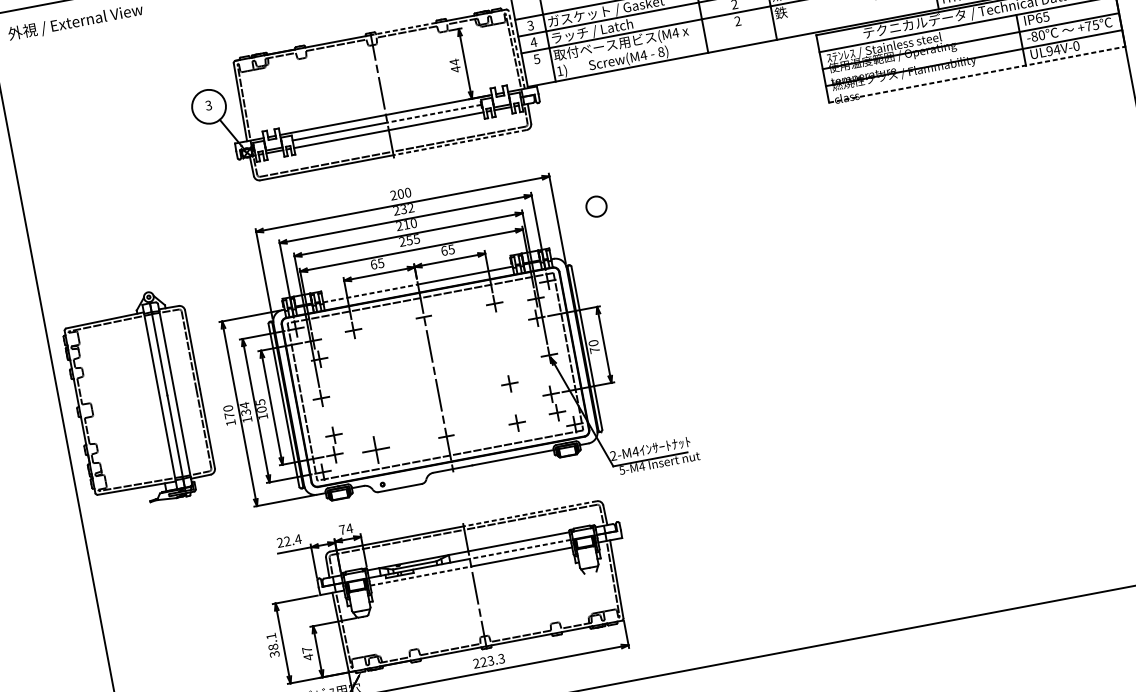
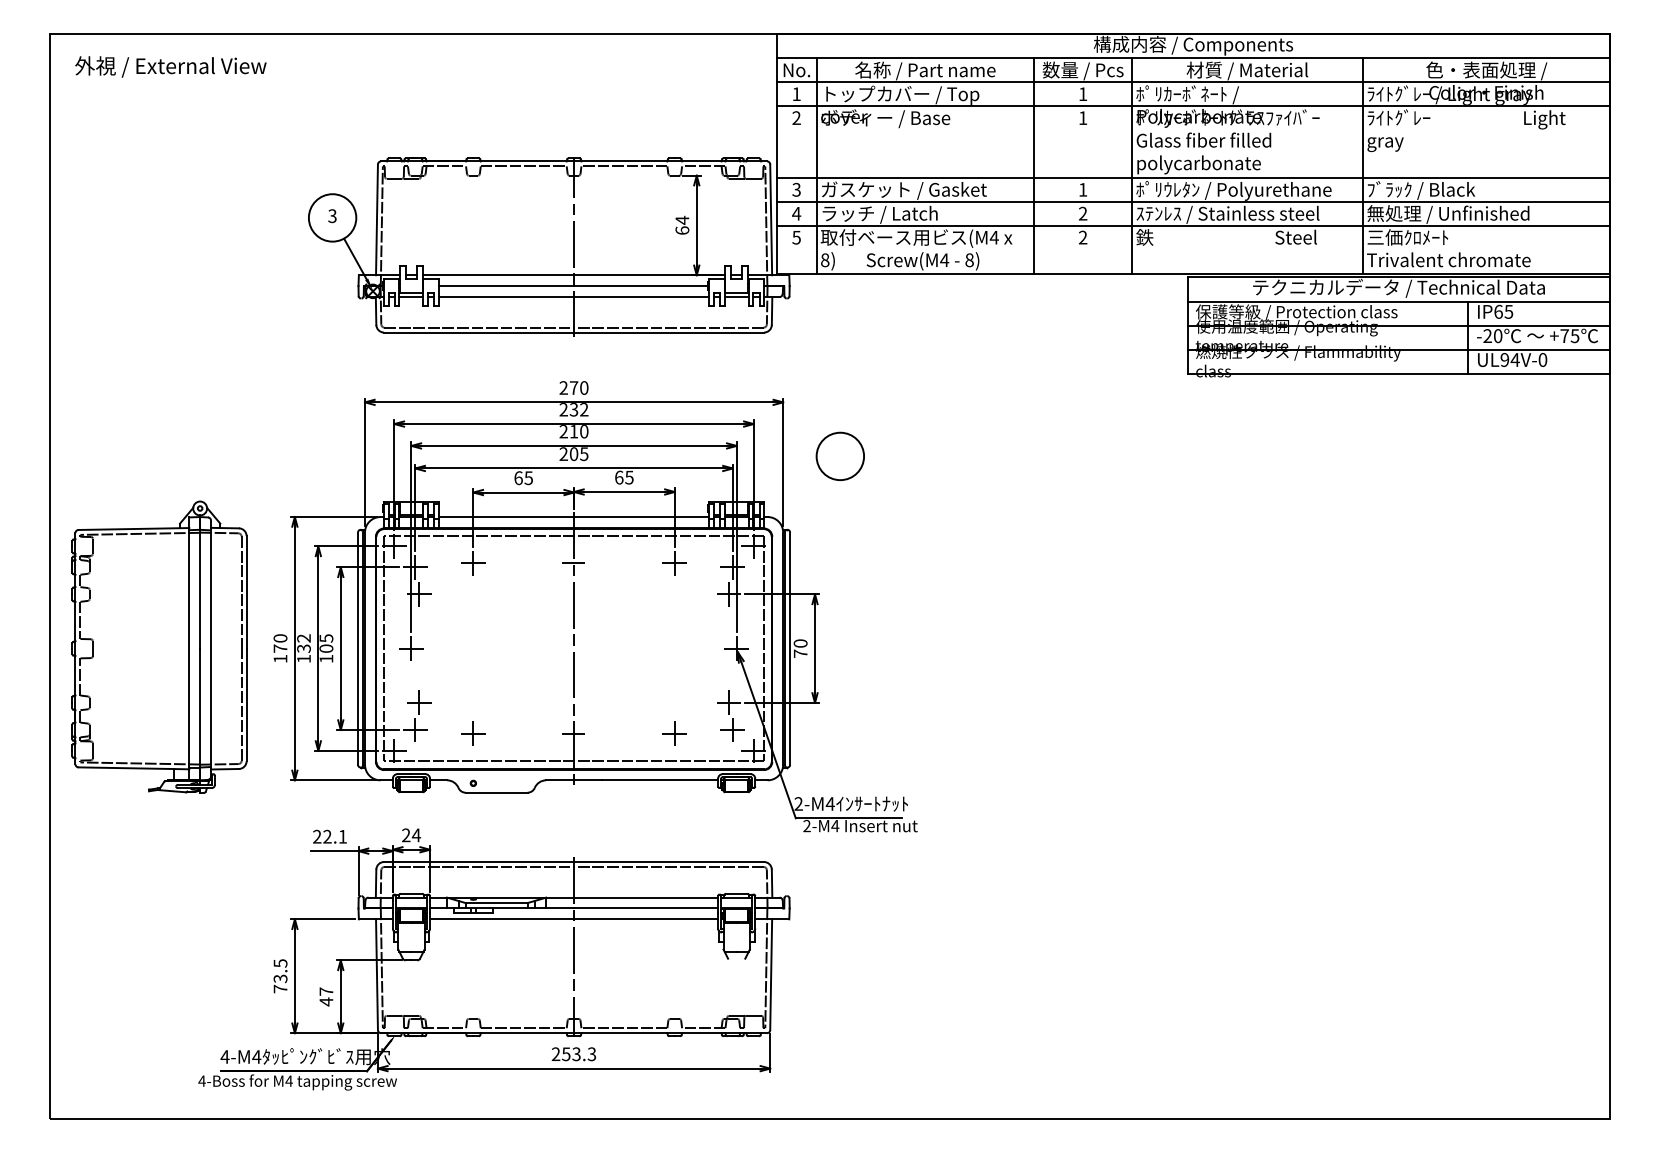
line: (403, 29) -> (620, 161), dashed -> solid
text: (1034, 36) -> (1487, 336), -80 -> -20
text: (897, 45) -> (1296, 312), ｽﾃﾝﾚｽ / Stainless steel -> 保護等級 / Protection class
line: (516, 49) -> (771, 219), dashed -> solid
text: (456, 69) -> (682, 230), 44 -> 64
text: (560, 71) -> (825, 260), 1) -> 8)
line: (977, 74) -> (1399, 373), dashed -> solid
line: (434, 114) -> (640, 286), dashed -> solid
line: (459, 142) -> (668, 332), dashed -> solid
text: (400, 193) -> (573, 387), 200 -> 270
circle: (595, 206) -> (839, 455), size x1.67
text: (409, 240) -> (573, 453), 255 -> 205
line: (370, 293) -> (506, 517), dashed -> solid
part: (509, 383) -> (674, 677), removed
part: (138, 399) -> (159, 646), moved
text: (244, 405) -> (303, 638), 134 -> 132
part: (376, 449) -> (473, 733), size x0.62
text: (621, 469) -> (806, 825), 5-M4 -> 2-M4
line: (529, 514) -> (668, 862), dashed -> solid
text: (342, 529) -> (406, 835), 74 -> 24
text: (297, 539) -> (342, 836), 22.4 -> 22.1
line: (519, 549) -> (645, 908), dashed -> solid
line: (421, 576) -> (502, 919), dashed -> solid
text: (273, 645) -> (280, 976), 38.1 -> 73.5
text: (483, 662) -> (566, 1054), 223.3 -> 253.3

